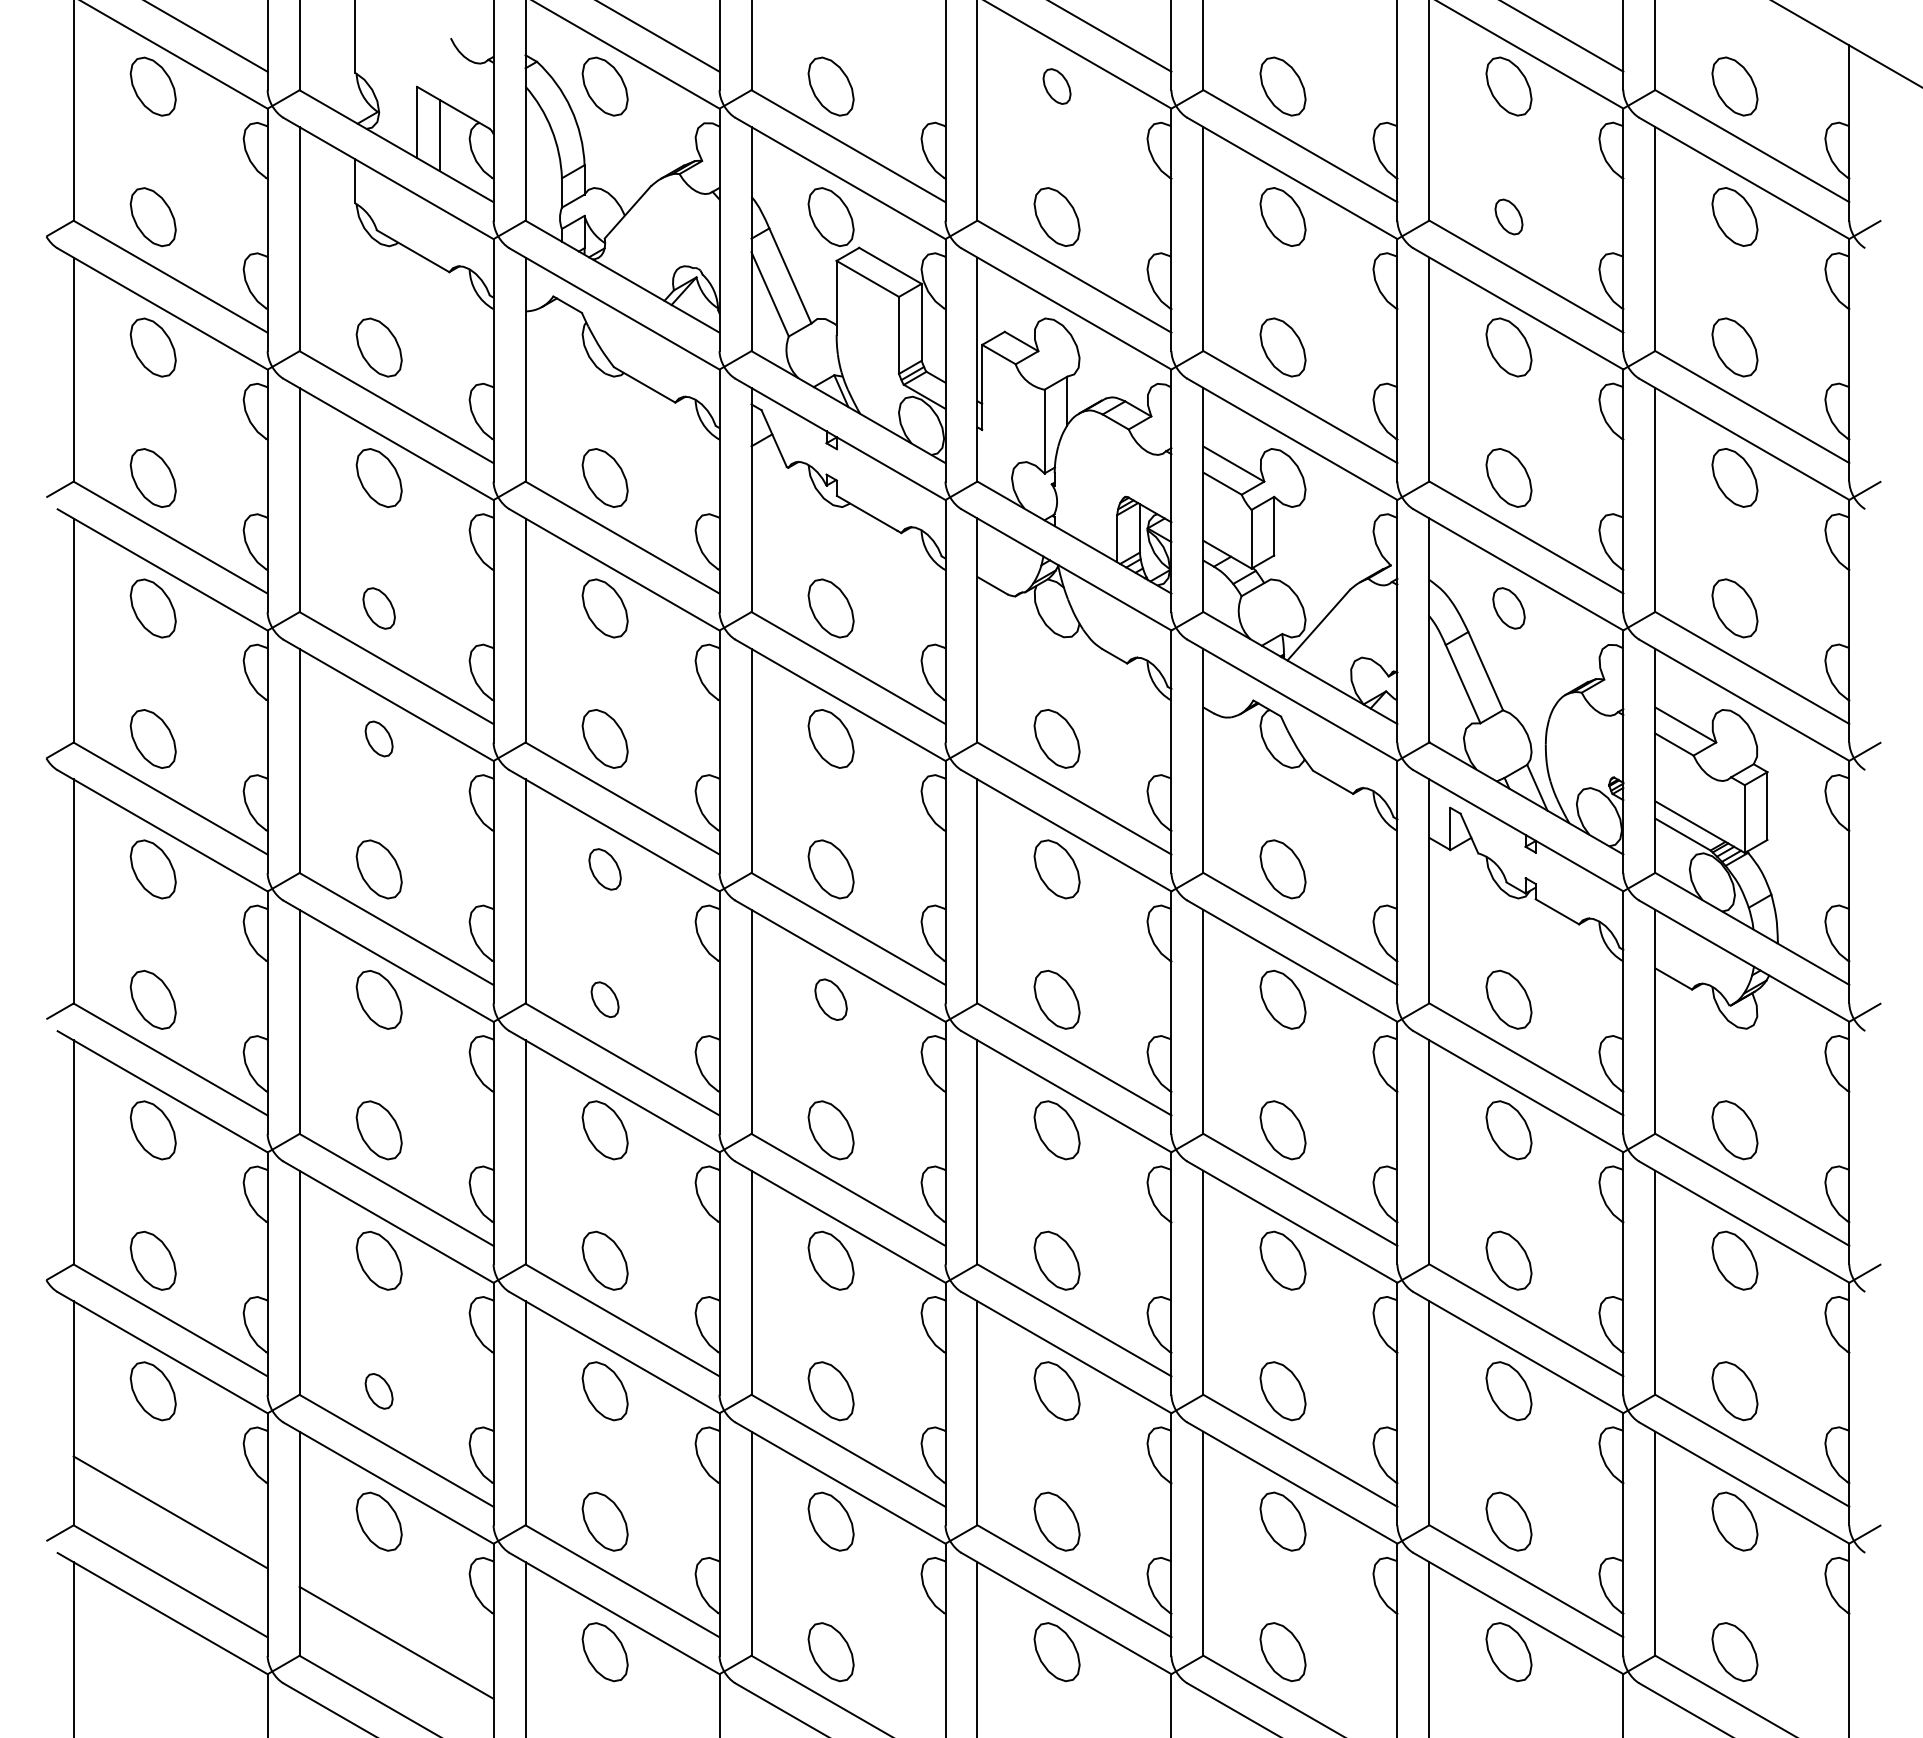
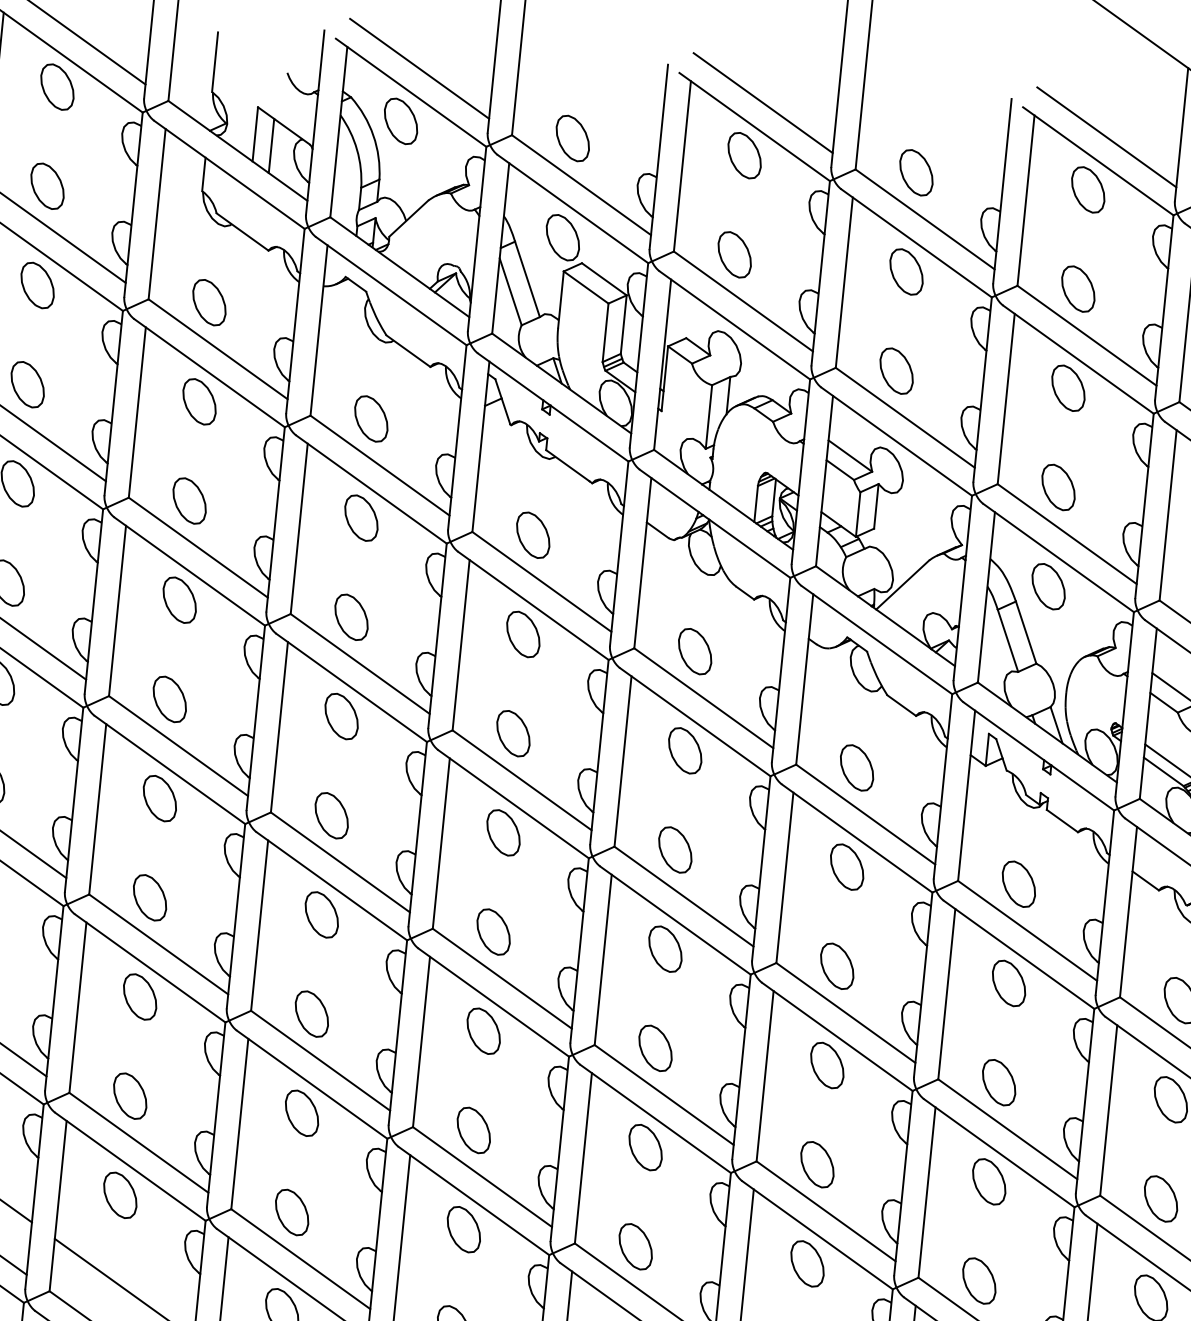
part: (1056, 86) -> (744, 155), size x1.67
part: (1508, 216) -> (1077, 288), size x1.67
part: (378, 608) -> (189, 500), size x1.43
part: (1508, 608) -> (1048, 586), size x1.43
part: (378, 738) -> (179, 599), size x1.67
part: (604, 869) -> (341, 716), size x1.43
part: (604, 999) -> (331, 815), size x1.67
part: (830, 999) -> (503, 832), size x1.43
part: (378, 1391) -> (129, 1096), size x1.67

